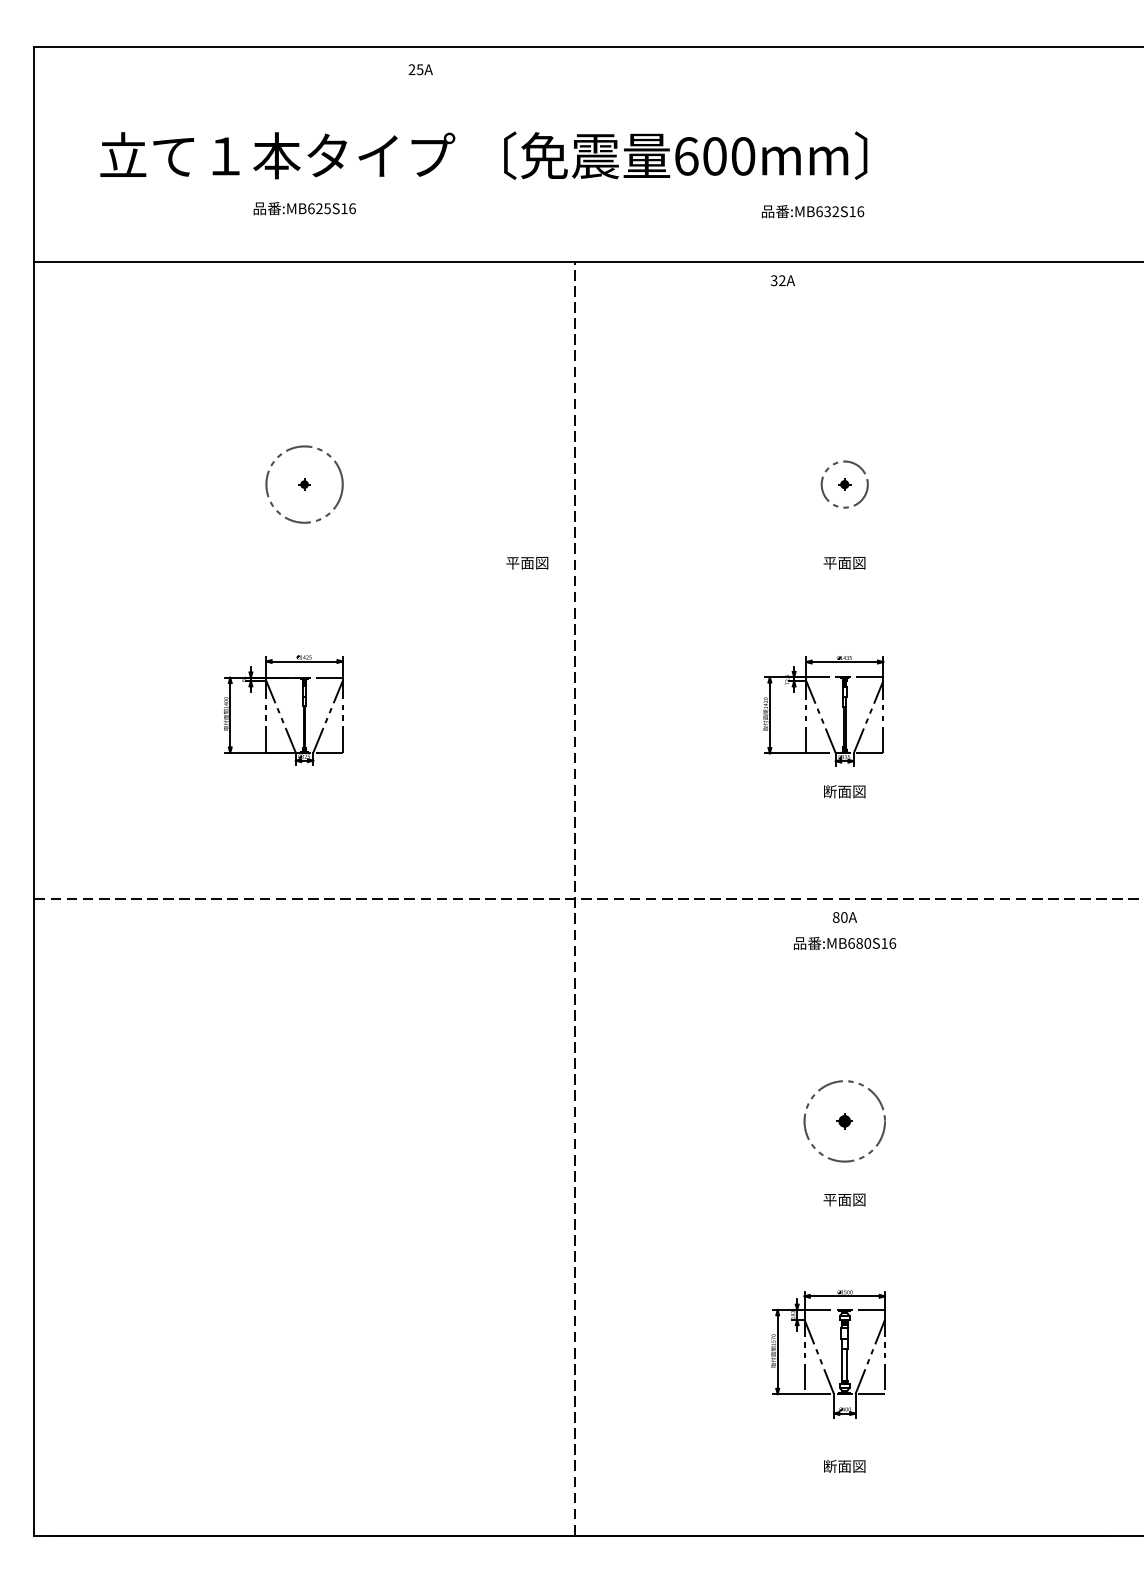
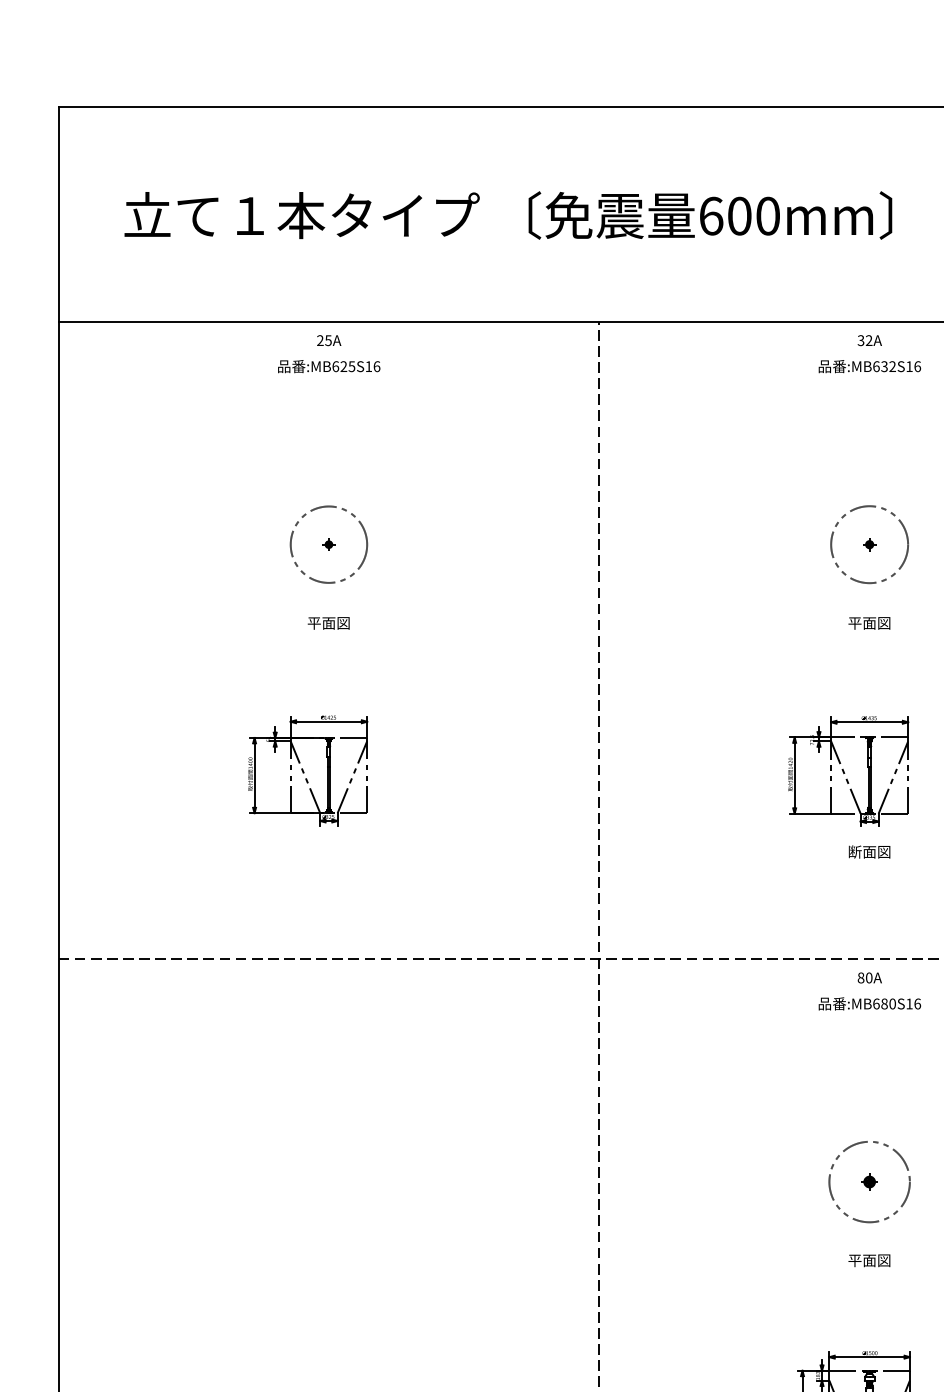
text: (420, 69) -> (328, 340), moved
text: (304, 208) -> (328, 366), moved
text: (813, 211) -> (870, 366), moved
text: (782, 280) -> (869, 340), moved
circle: (844, 484) -> (869, 544), size x1.67
text: (527, 563) -> (328, 623), moved

